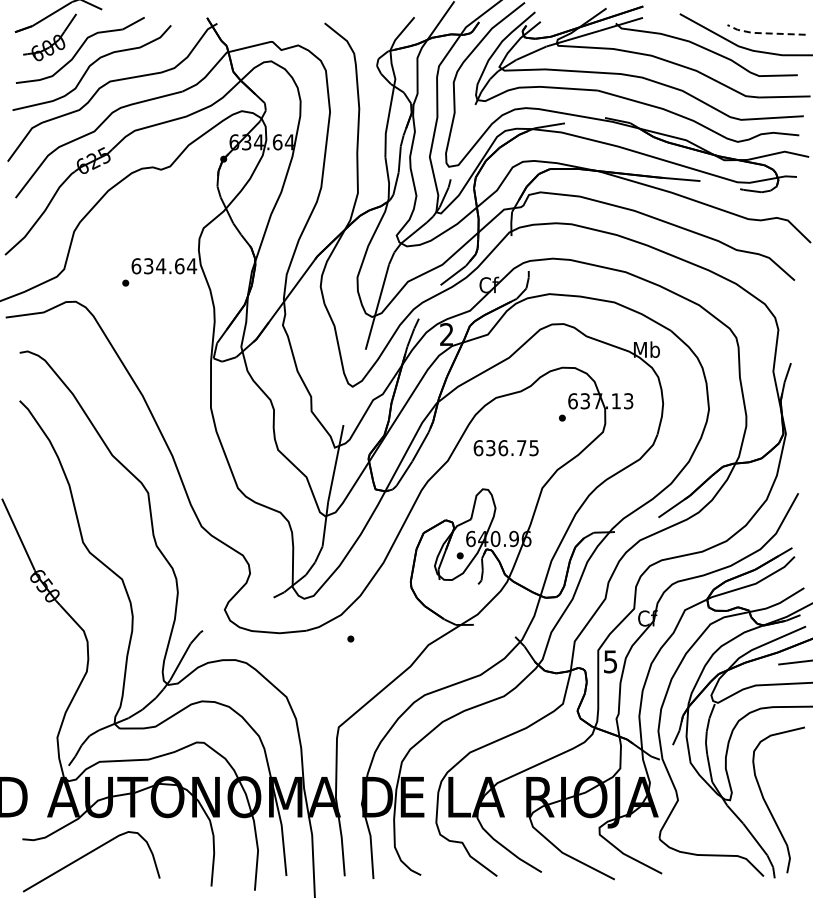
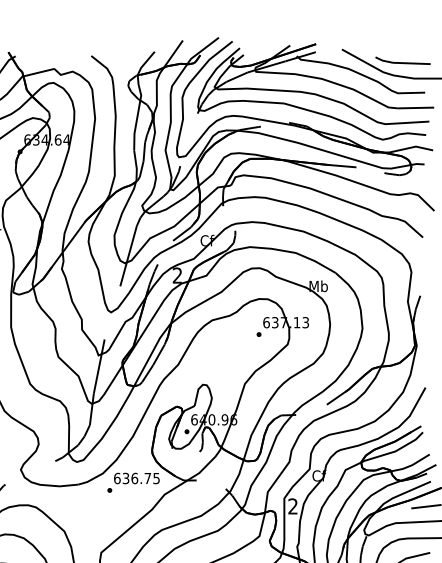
line: (764, 33) -> (401, 63), dashed -> solid
text: (505, 448) -> (136, 478), moved
text: (610, 661) -> (293, 506), 5 -> 2

